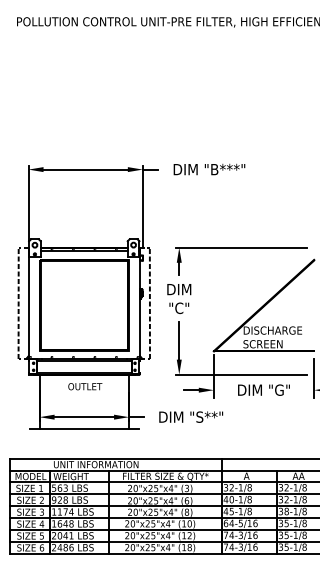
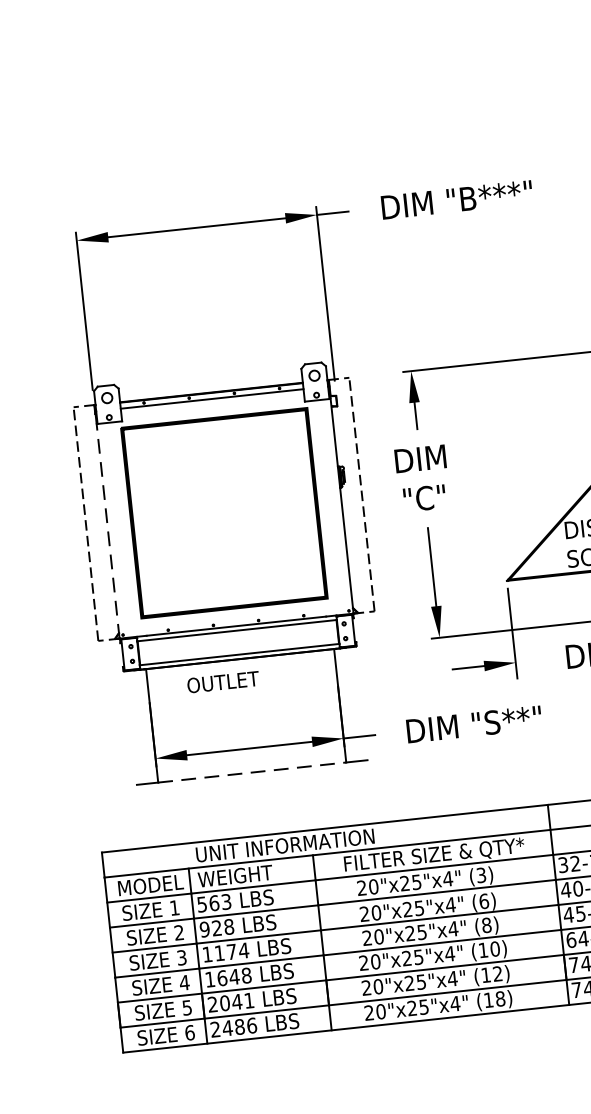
line: (28, 307) -> (107, 530), solid -> dashed
text: (85, 386) -> (223, 681), moved
line: (84, 428) -> (252, 772), solid -> dashed

